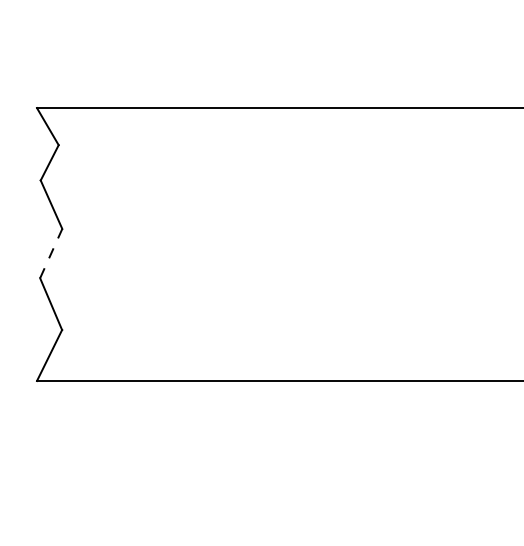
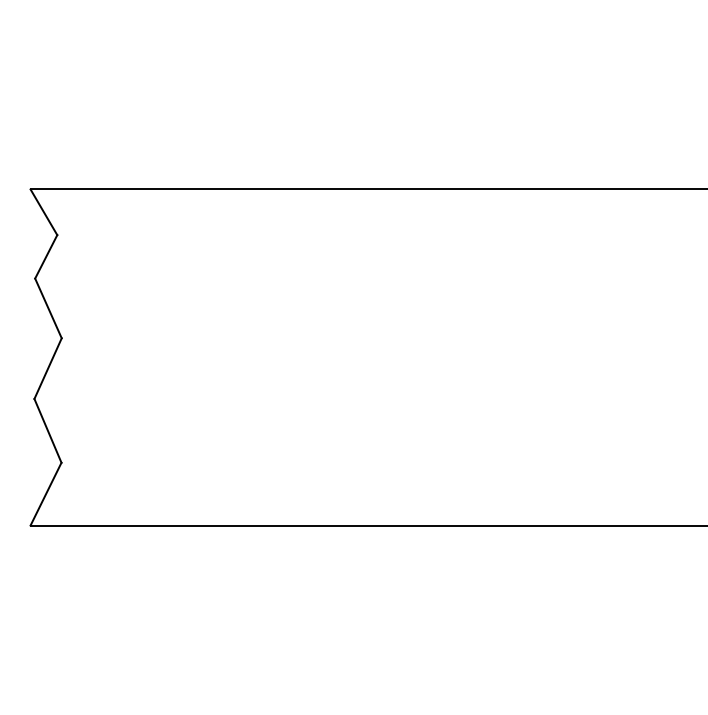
line: (51, 253) -> (48, 368), dashed -> solid

